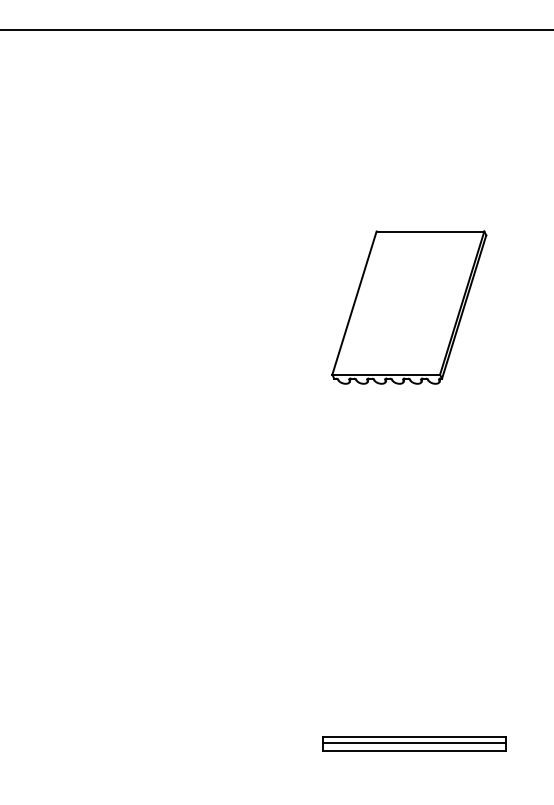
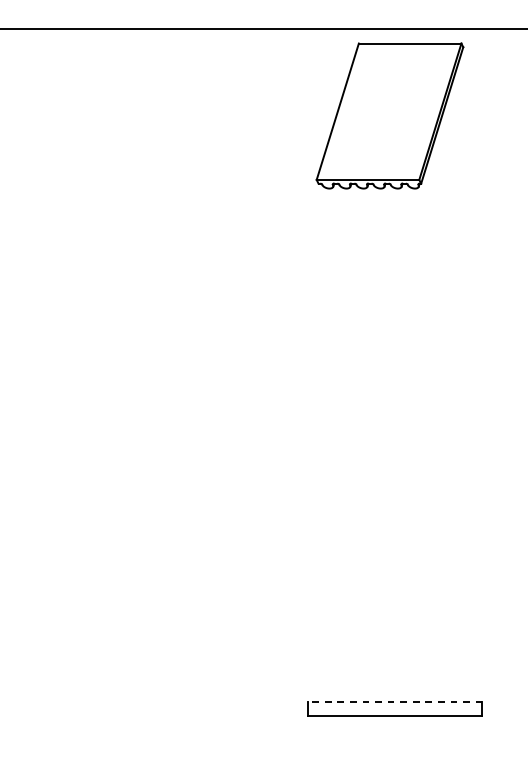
part: (409, 307) -> (390, 115), moved
line: (414, 736) -> (394, 701), solid -> dashed
line: (414, 743) -> (394, 708), removed

